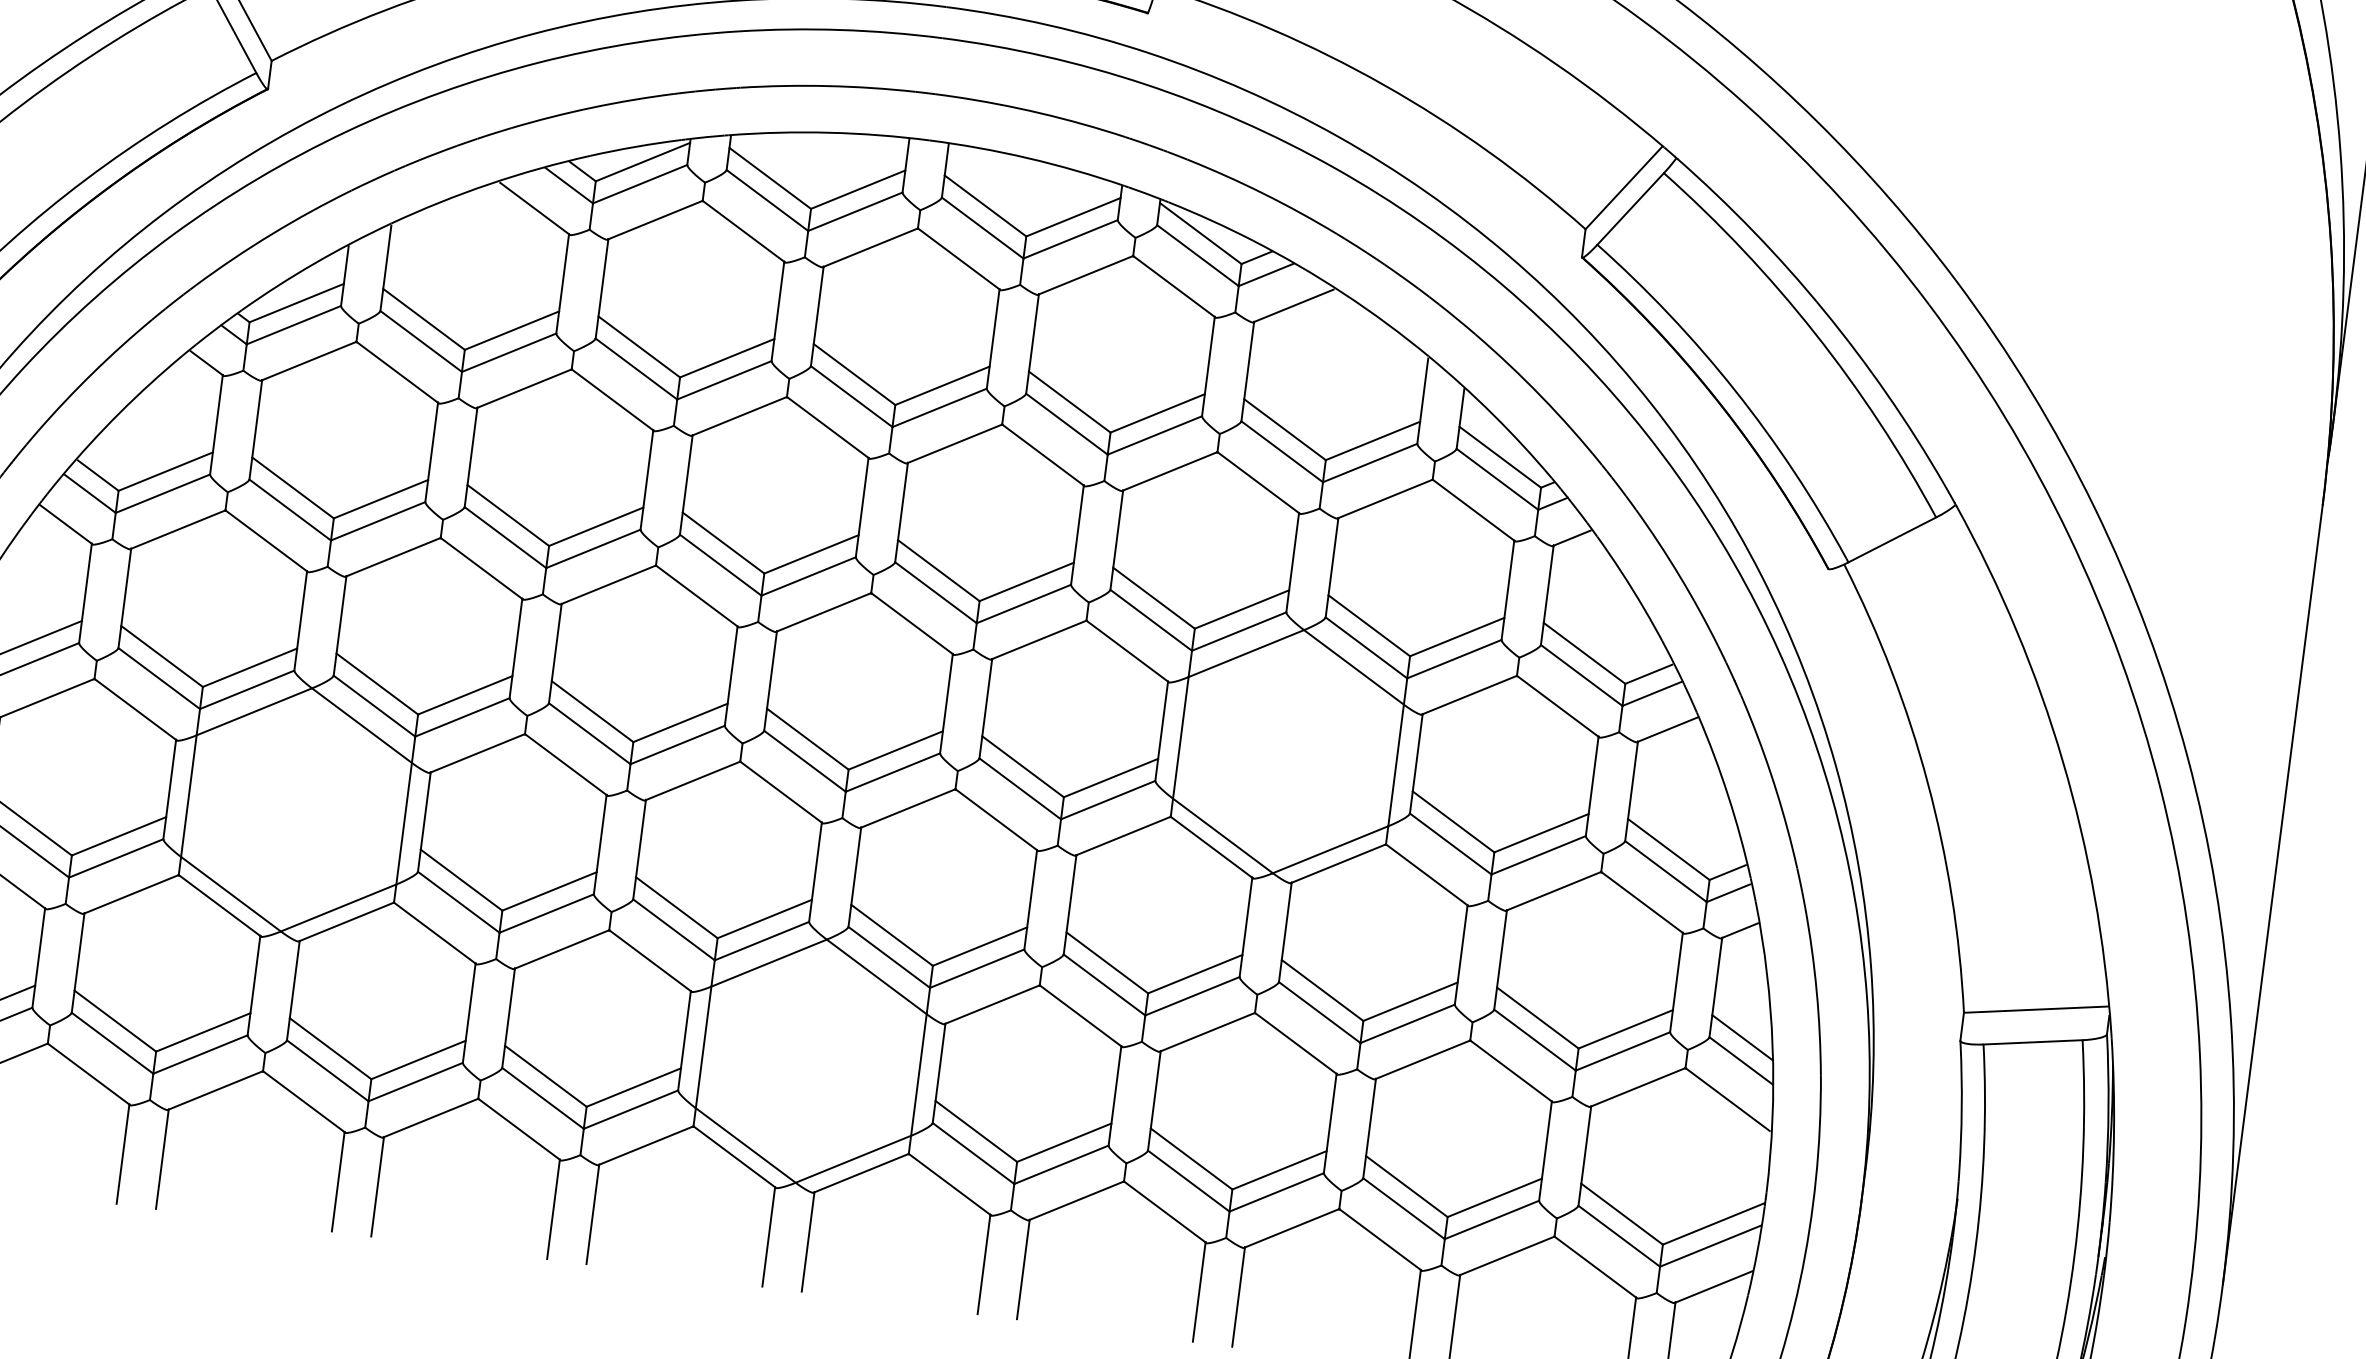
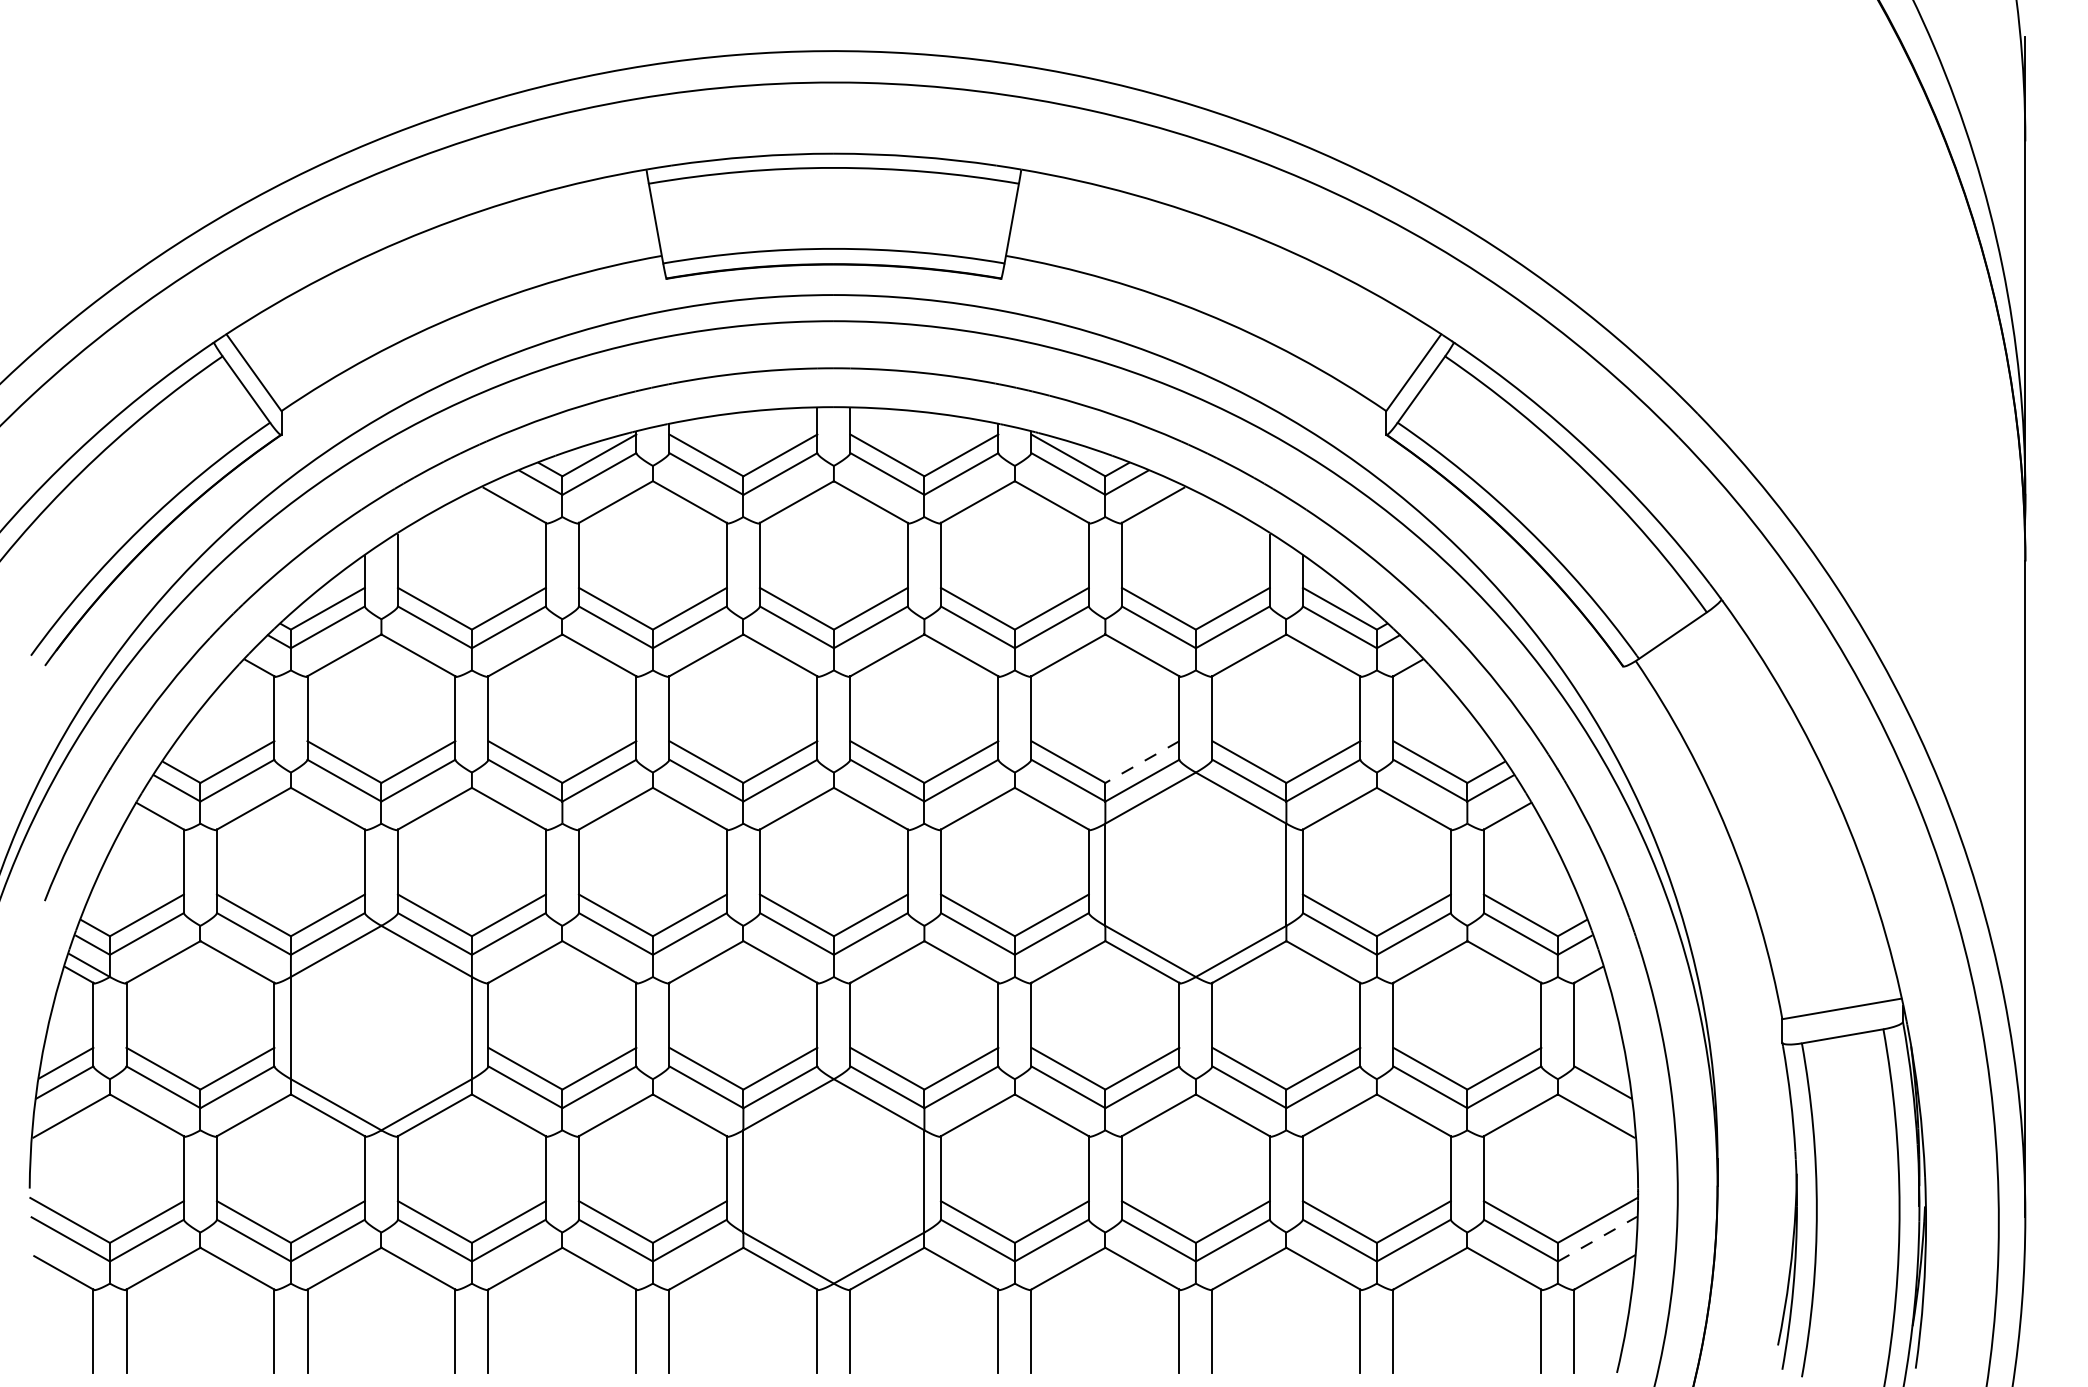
line: (1240, 609) -> (1141, 762), solid -> dashed
line: (1742, 1036) -> (1601, 1062), removed
line: (1710, 1245) -> (1597, 1238), solid -> dashed

